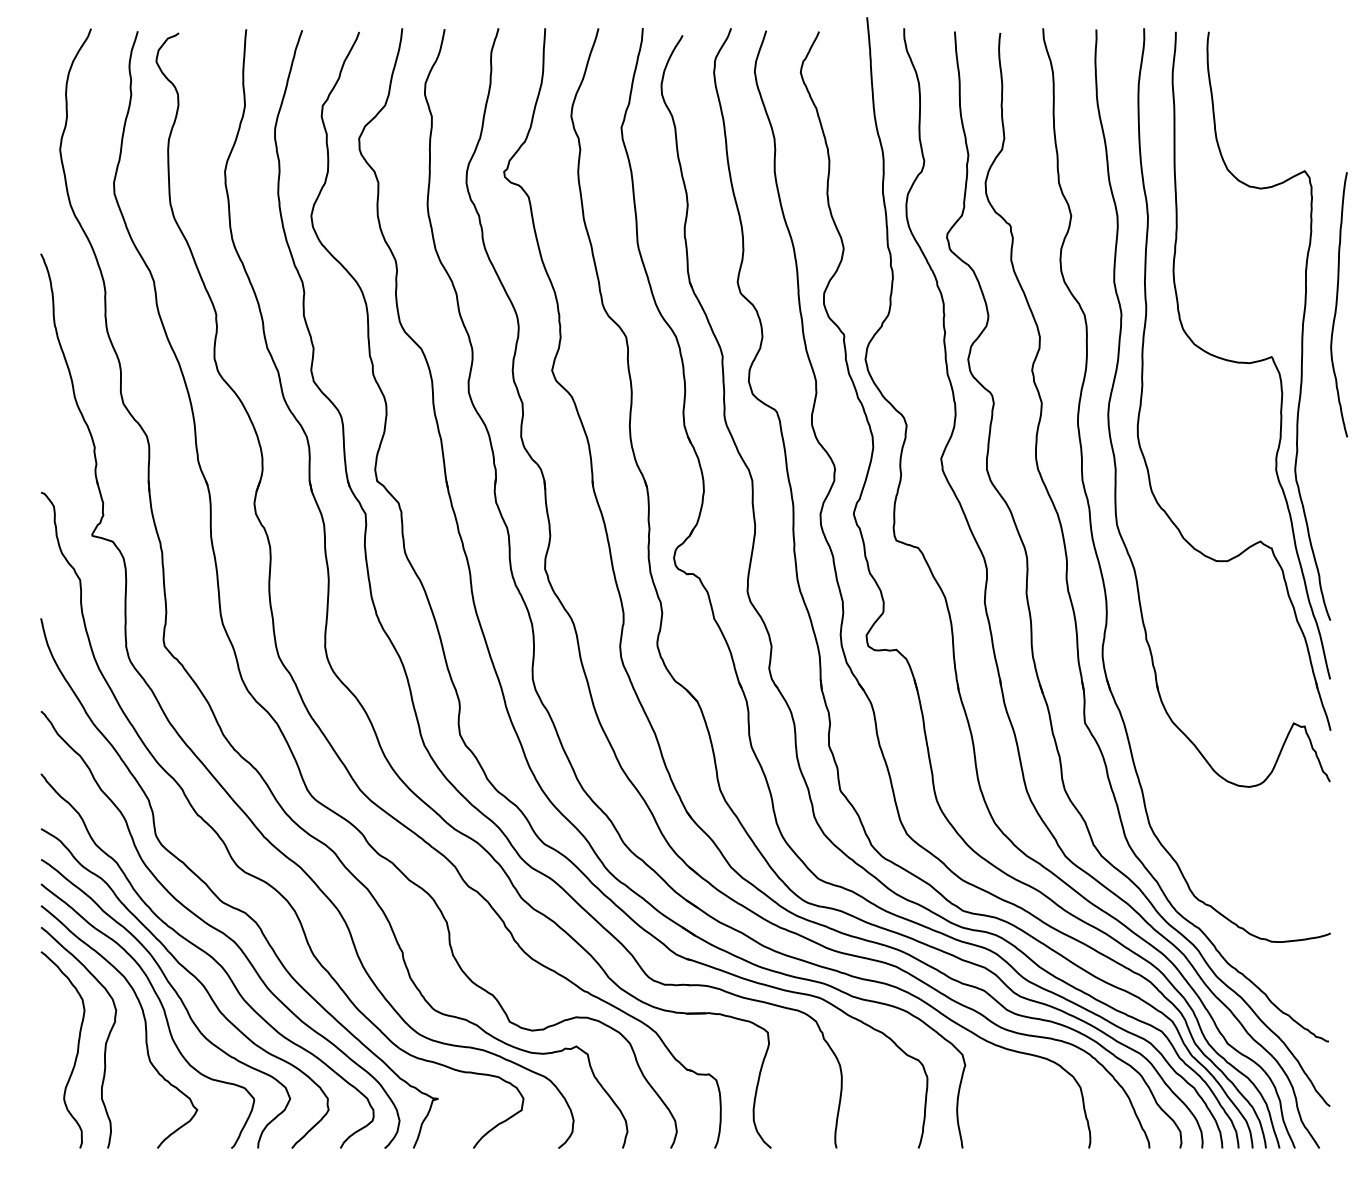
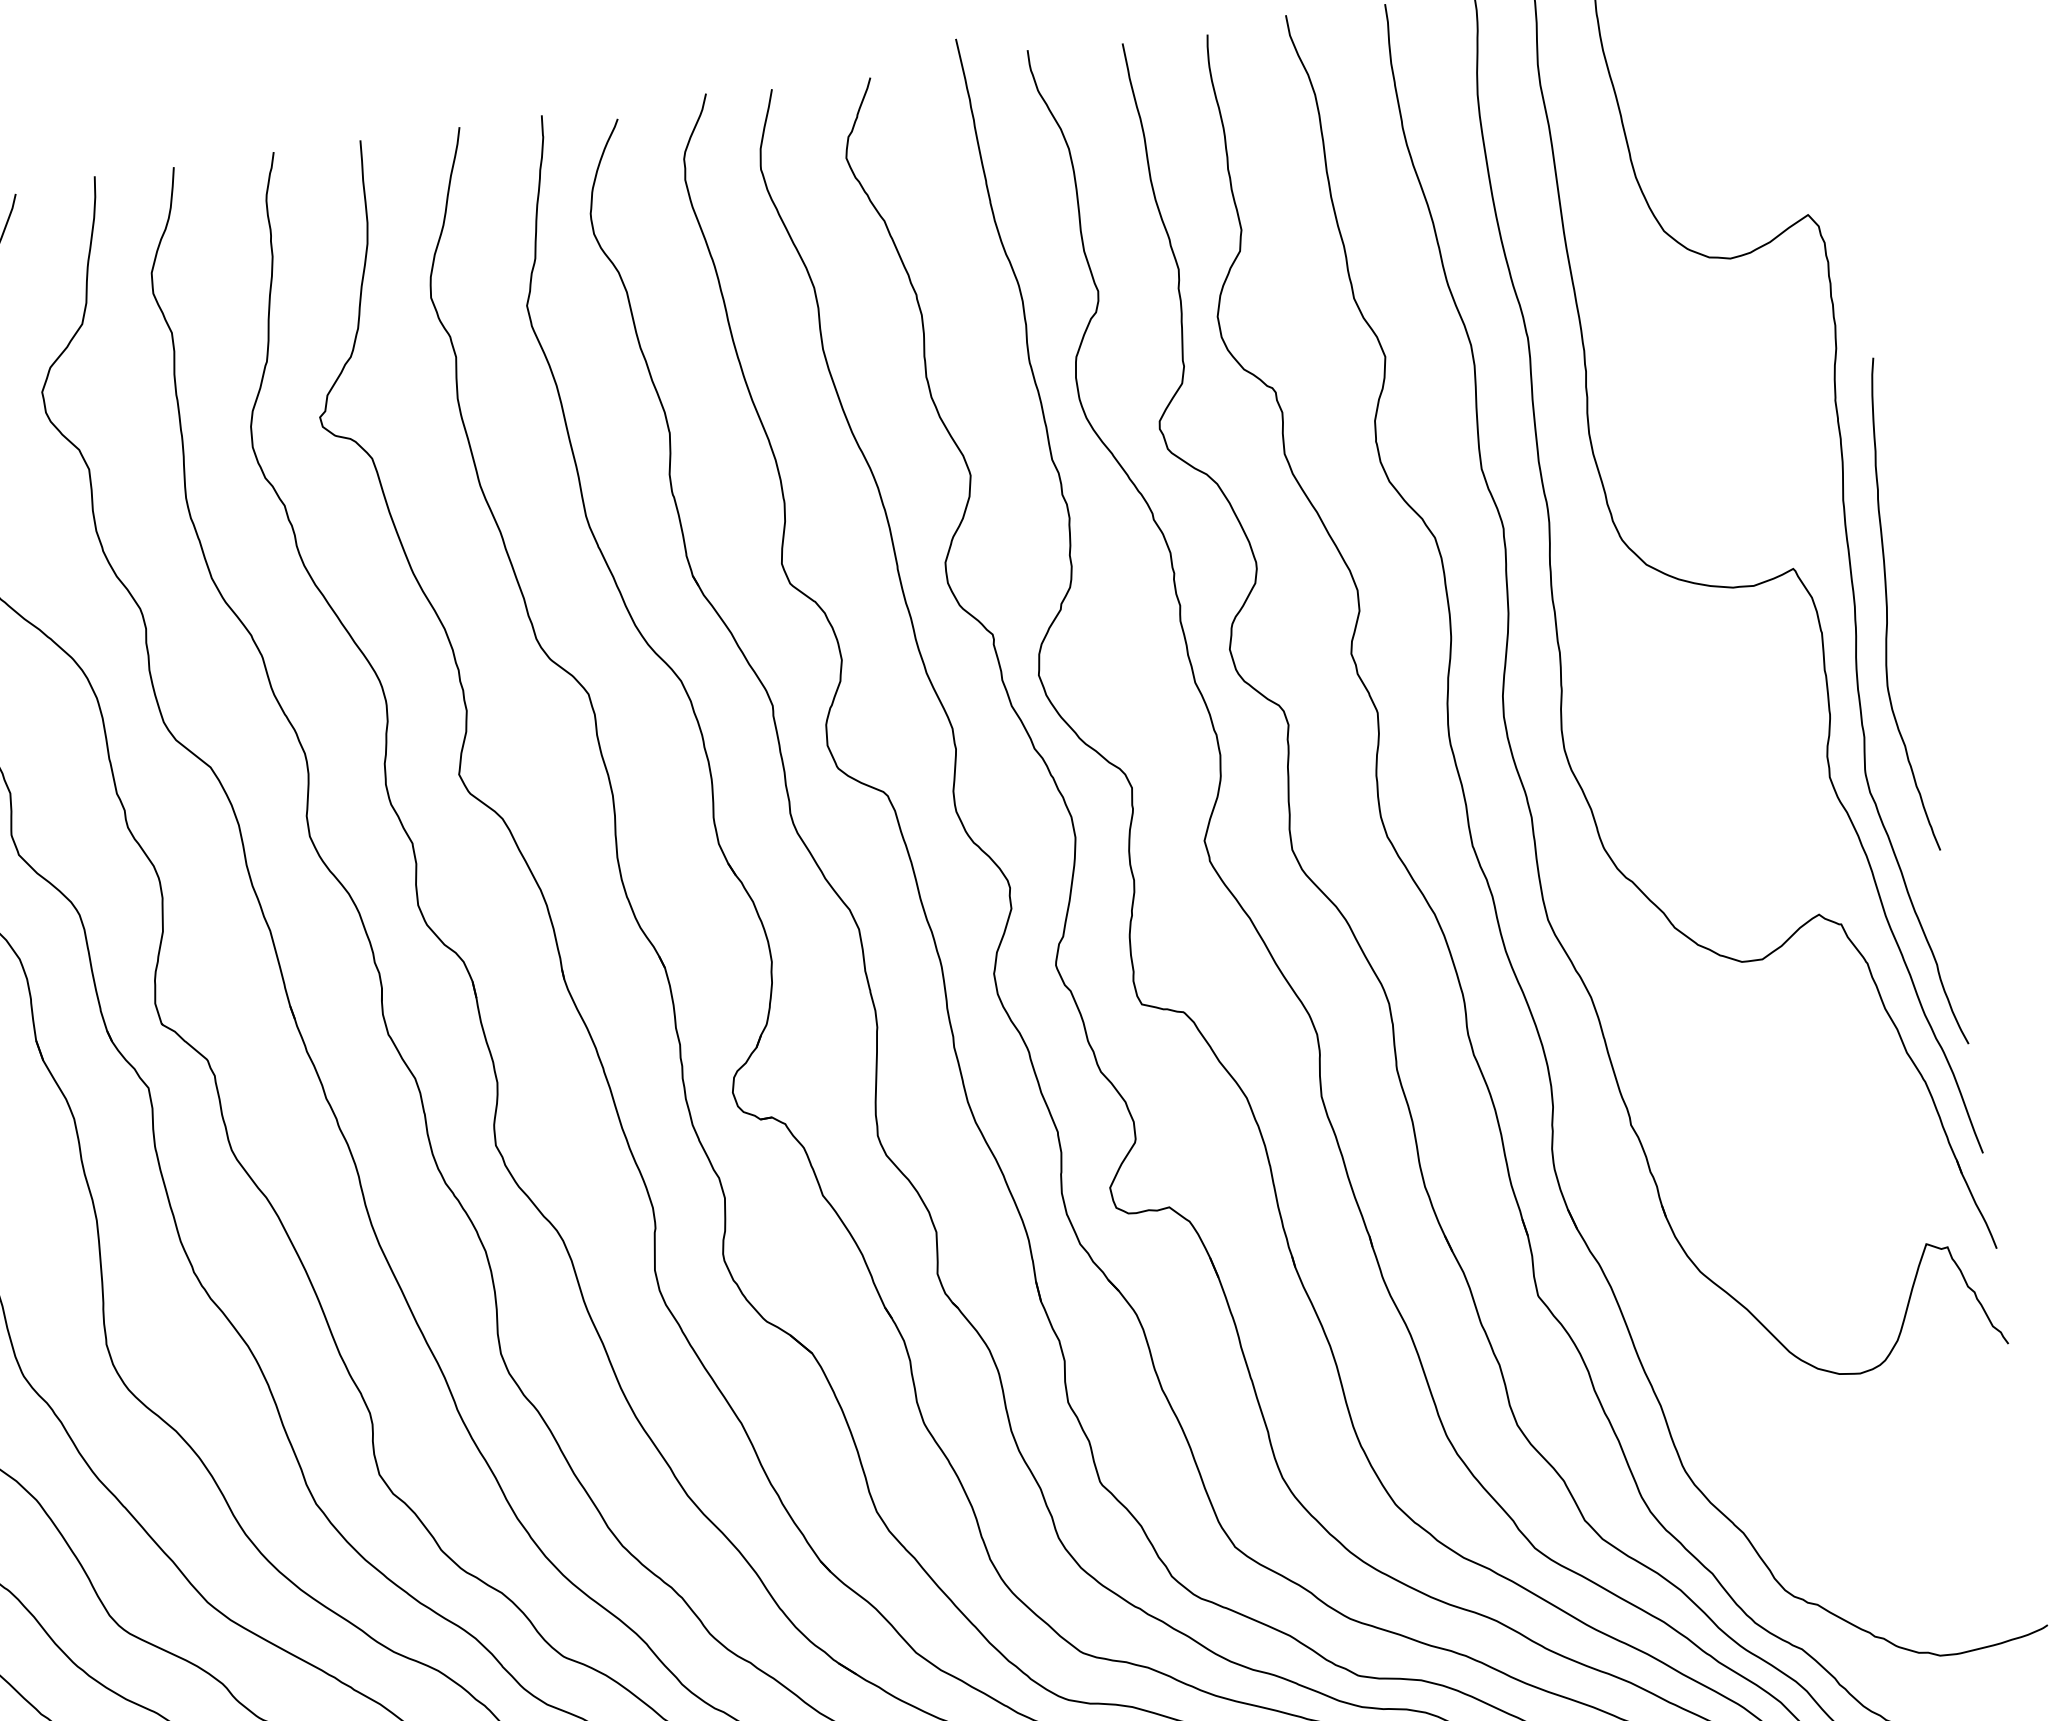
curve: (1337, 304) -> (1888, 606), moved

